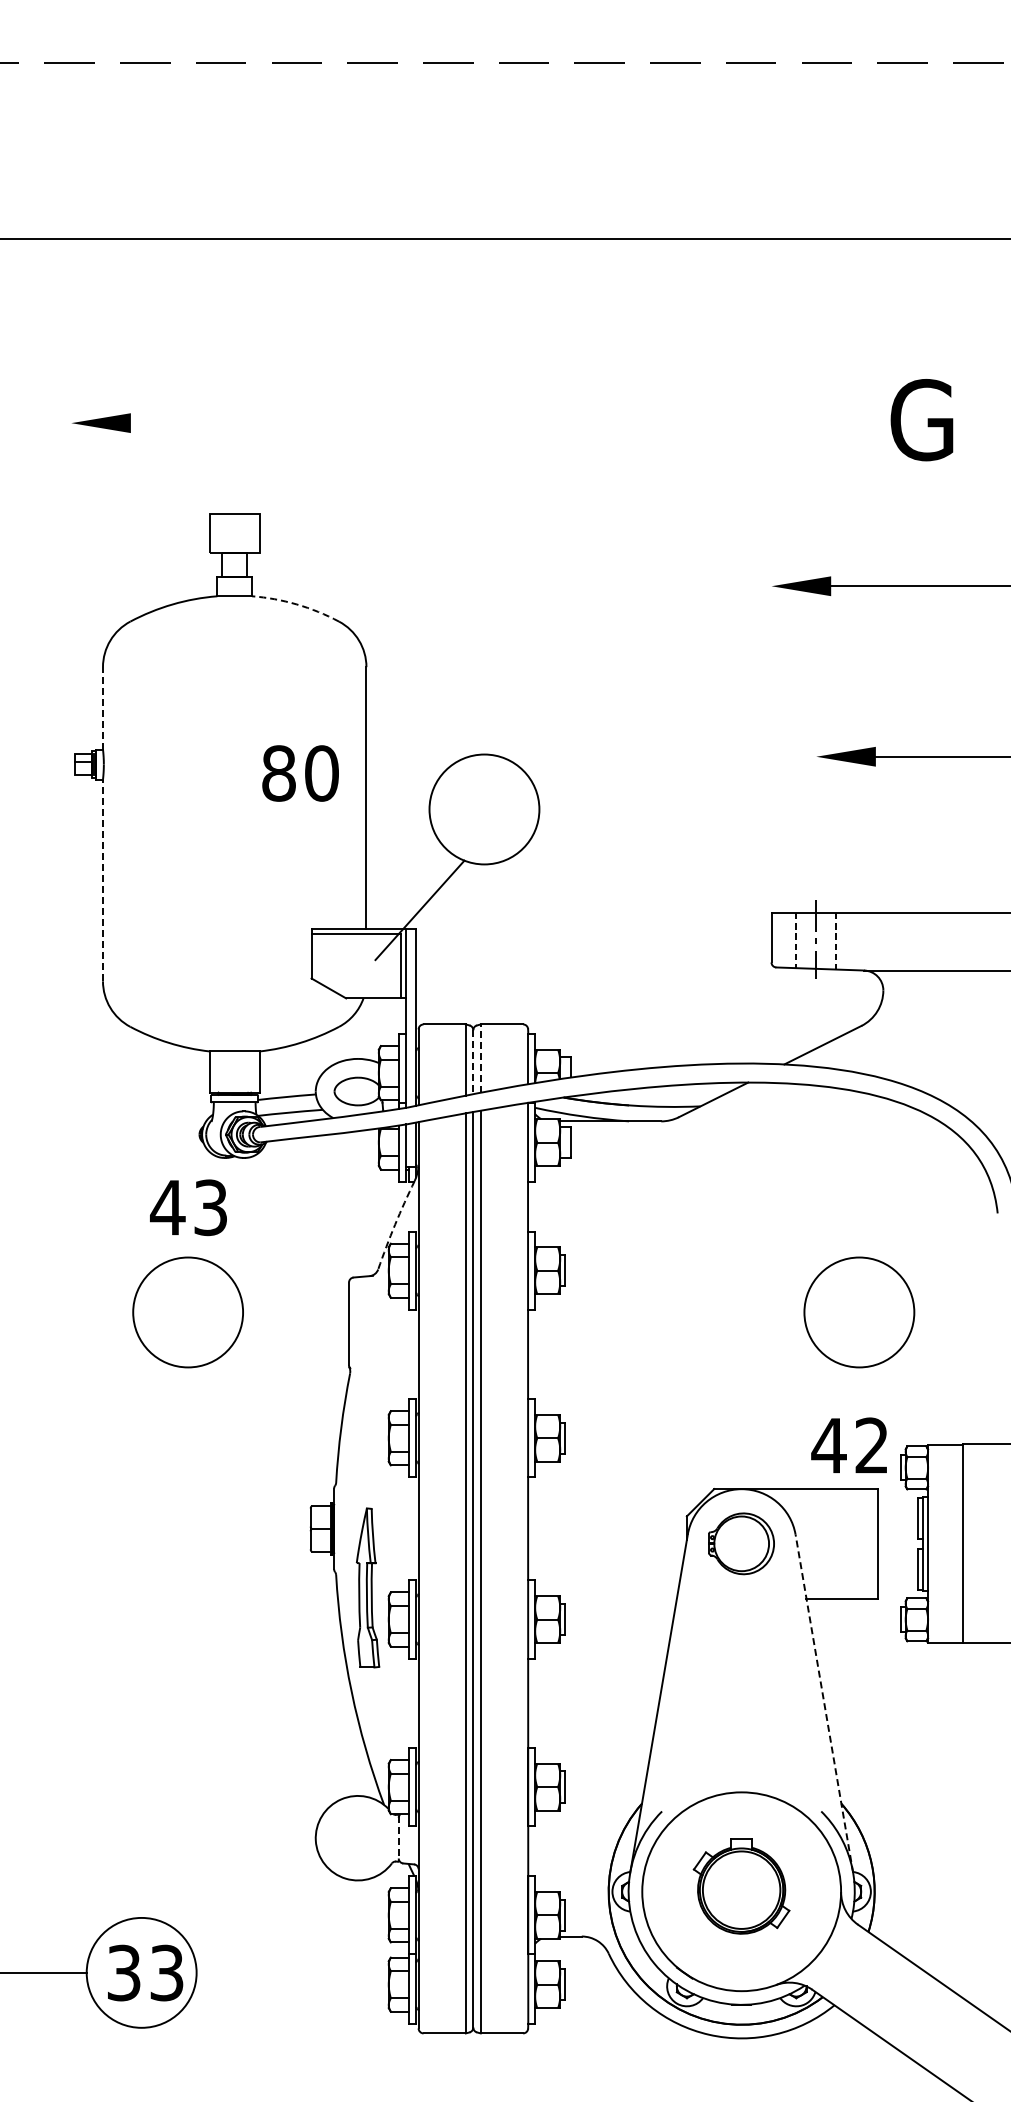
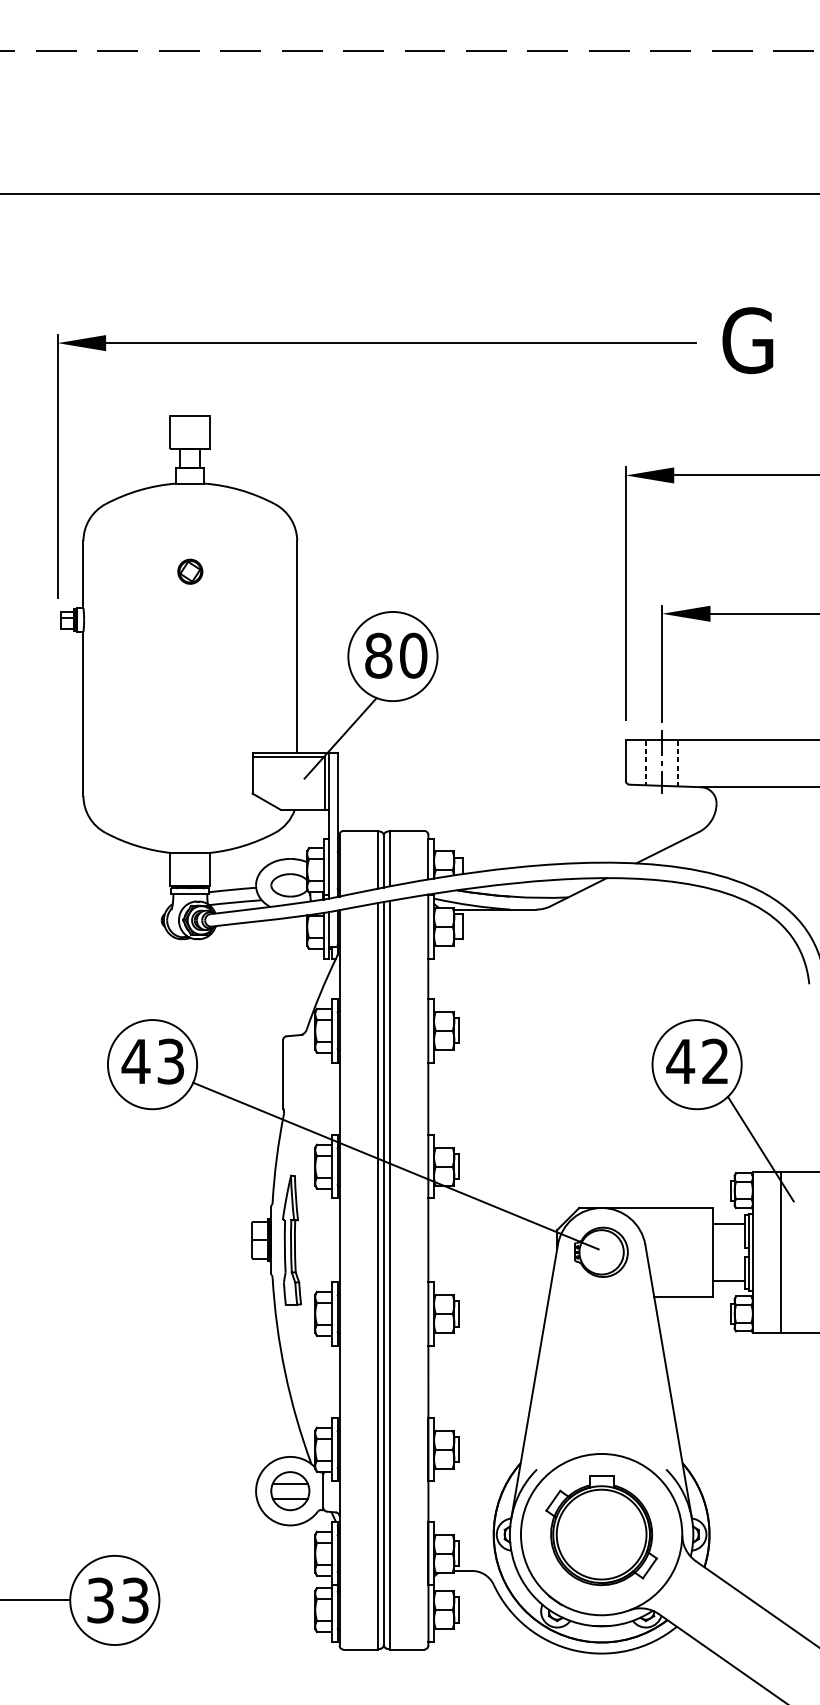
line: (494, 423) -> (401, 343), added
line: (71, 574) -> (57, 465), added
arc: (296, 604) -> (240, 490), dashed -> solid
part: (234, 704) -> (190, 571), added
line: (103, 707) -> (83, 573), dashed -> solid
line: (771, 732) -> (625, 594), added
text: (300, 773) -> (396, 655), moved
line: (816, 818) -> (662, 663), added
line: (103, 880) -> (83, 714), dashed -> solid
line: (480, 1058) -> (389, 858), dashed -> solid
line: (473, 1062) -> (384, 861), dashed -> solid
text: (188, 1207) -> (152, 1061), moved
arc: (395, 1224) -> (320, 993), dashed -> solid
line: (937, 1416) -> (760, 1149), added
line: (488, 1437) -> (396, 1166), added
text: (848, 1444) -> (696, 1060), moved
line: (898, 1509) -> (728, 1224), added
line: (898, 1578) -> (728, 1280), added
part: (368, 1587) -> (292, 1239), moved
line: (824, 1703) -> (668, 1381), dashed -> solid
part: (357, 1837) -> (289, 1490), added
line: (398, 1838) -> (323, 1491), dashed -> solid
part: (741, 1886) -> (601, 1530), size x1.43

